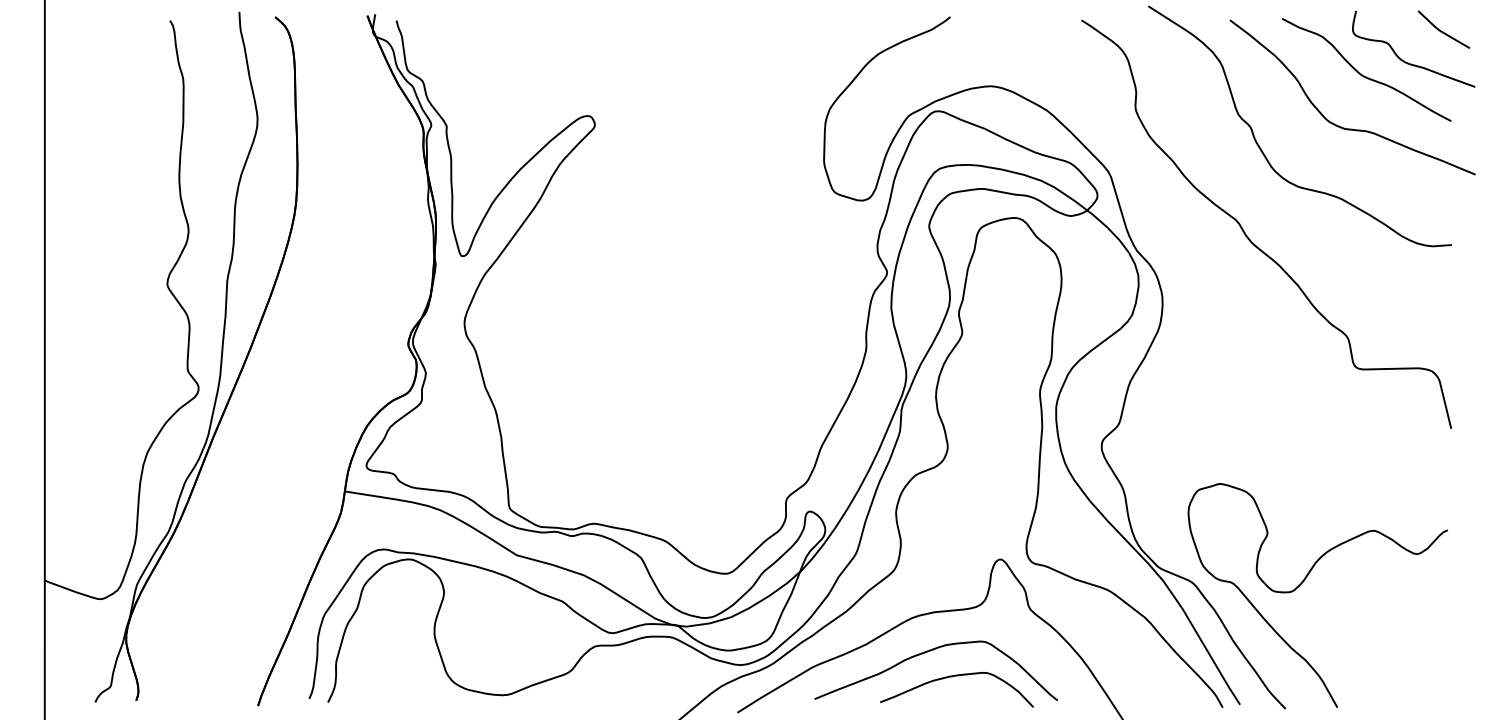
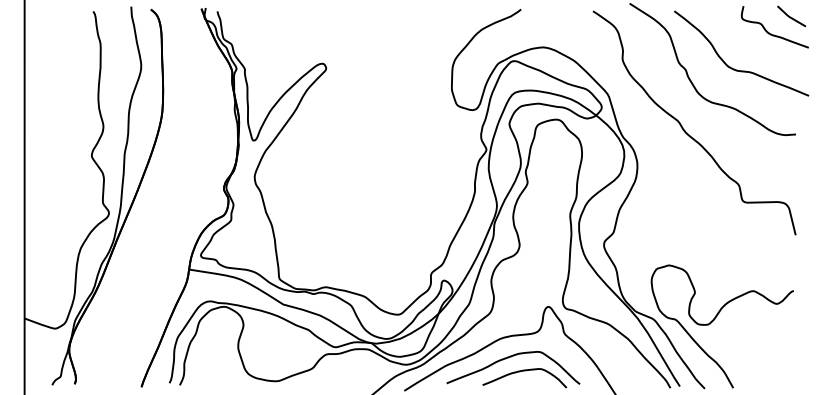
curve: (1363, 73) -> (747, 40), removed

